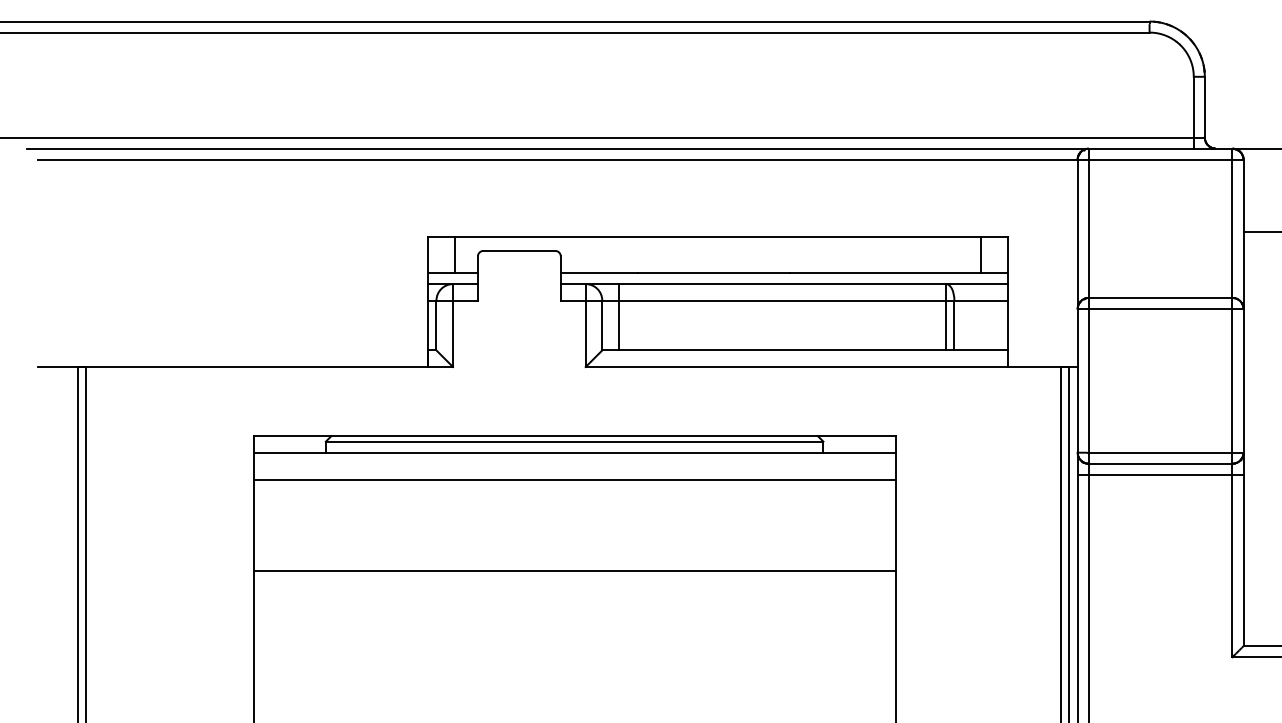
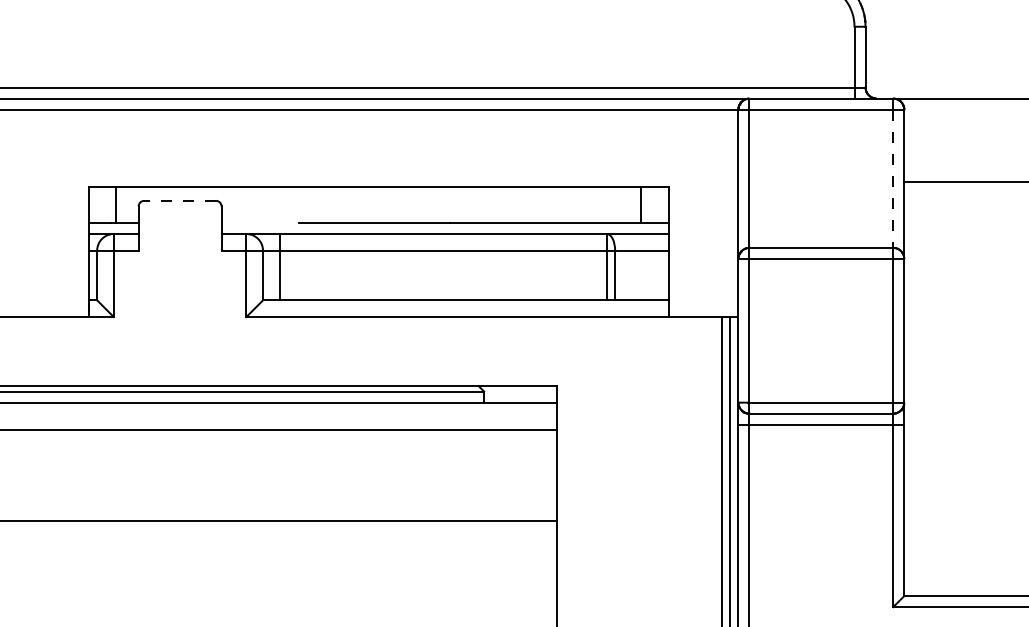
line: (1232, 229) -> (893, 179), solid -> dashed
line: (519, 250) -> (180, 200), solid -> dashed
line: (599, 273) -> (260, 223), removed

